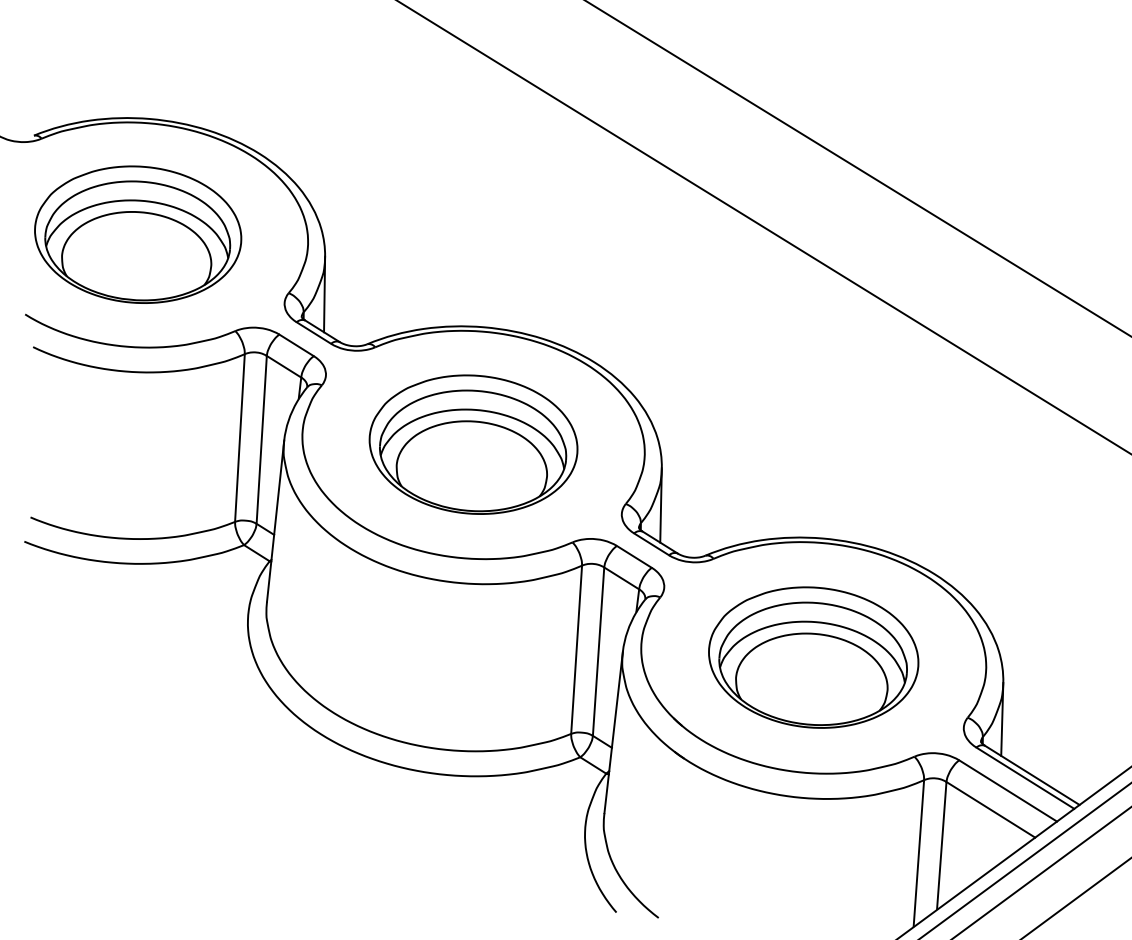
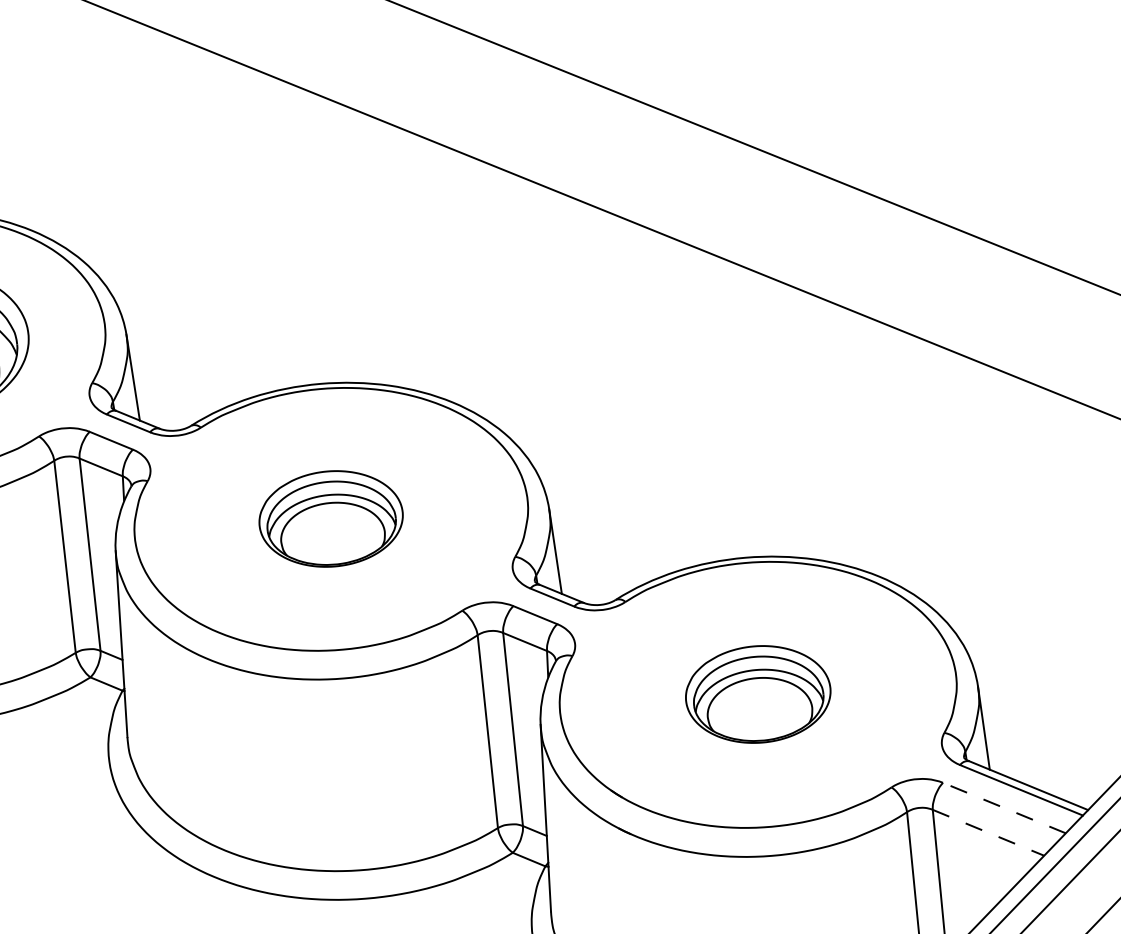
part: (473, 444) -> (331, 518), size x0.6
part: (813, 657) -> (757, 694), size x0.6
line: (1008, 790) -> (1004, 807), solid -> dashed
line: (991, 810) -> (989, 833), solid -> dashed

